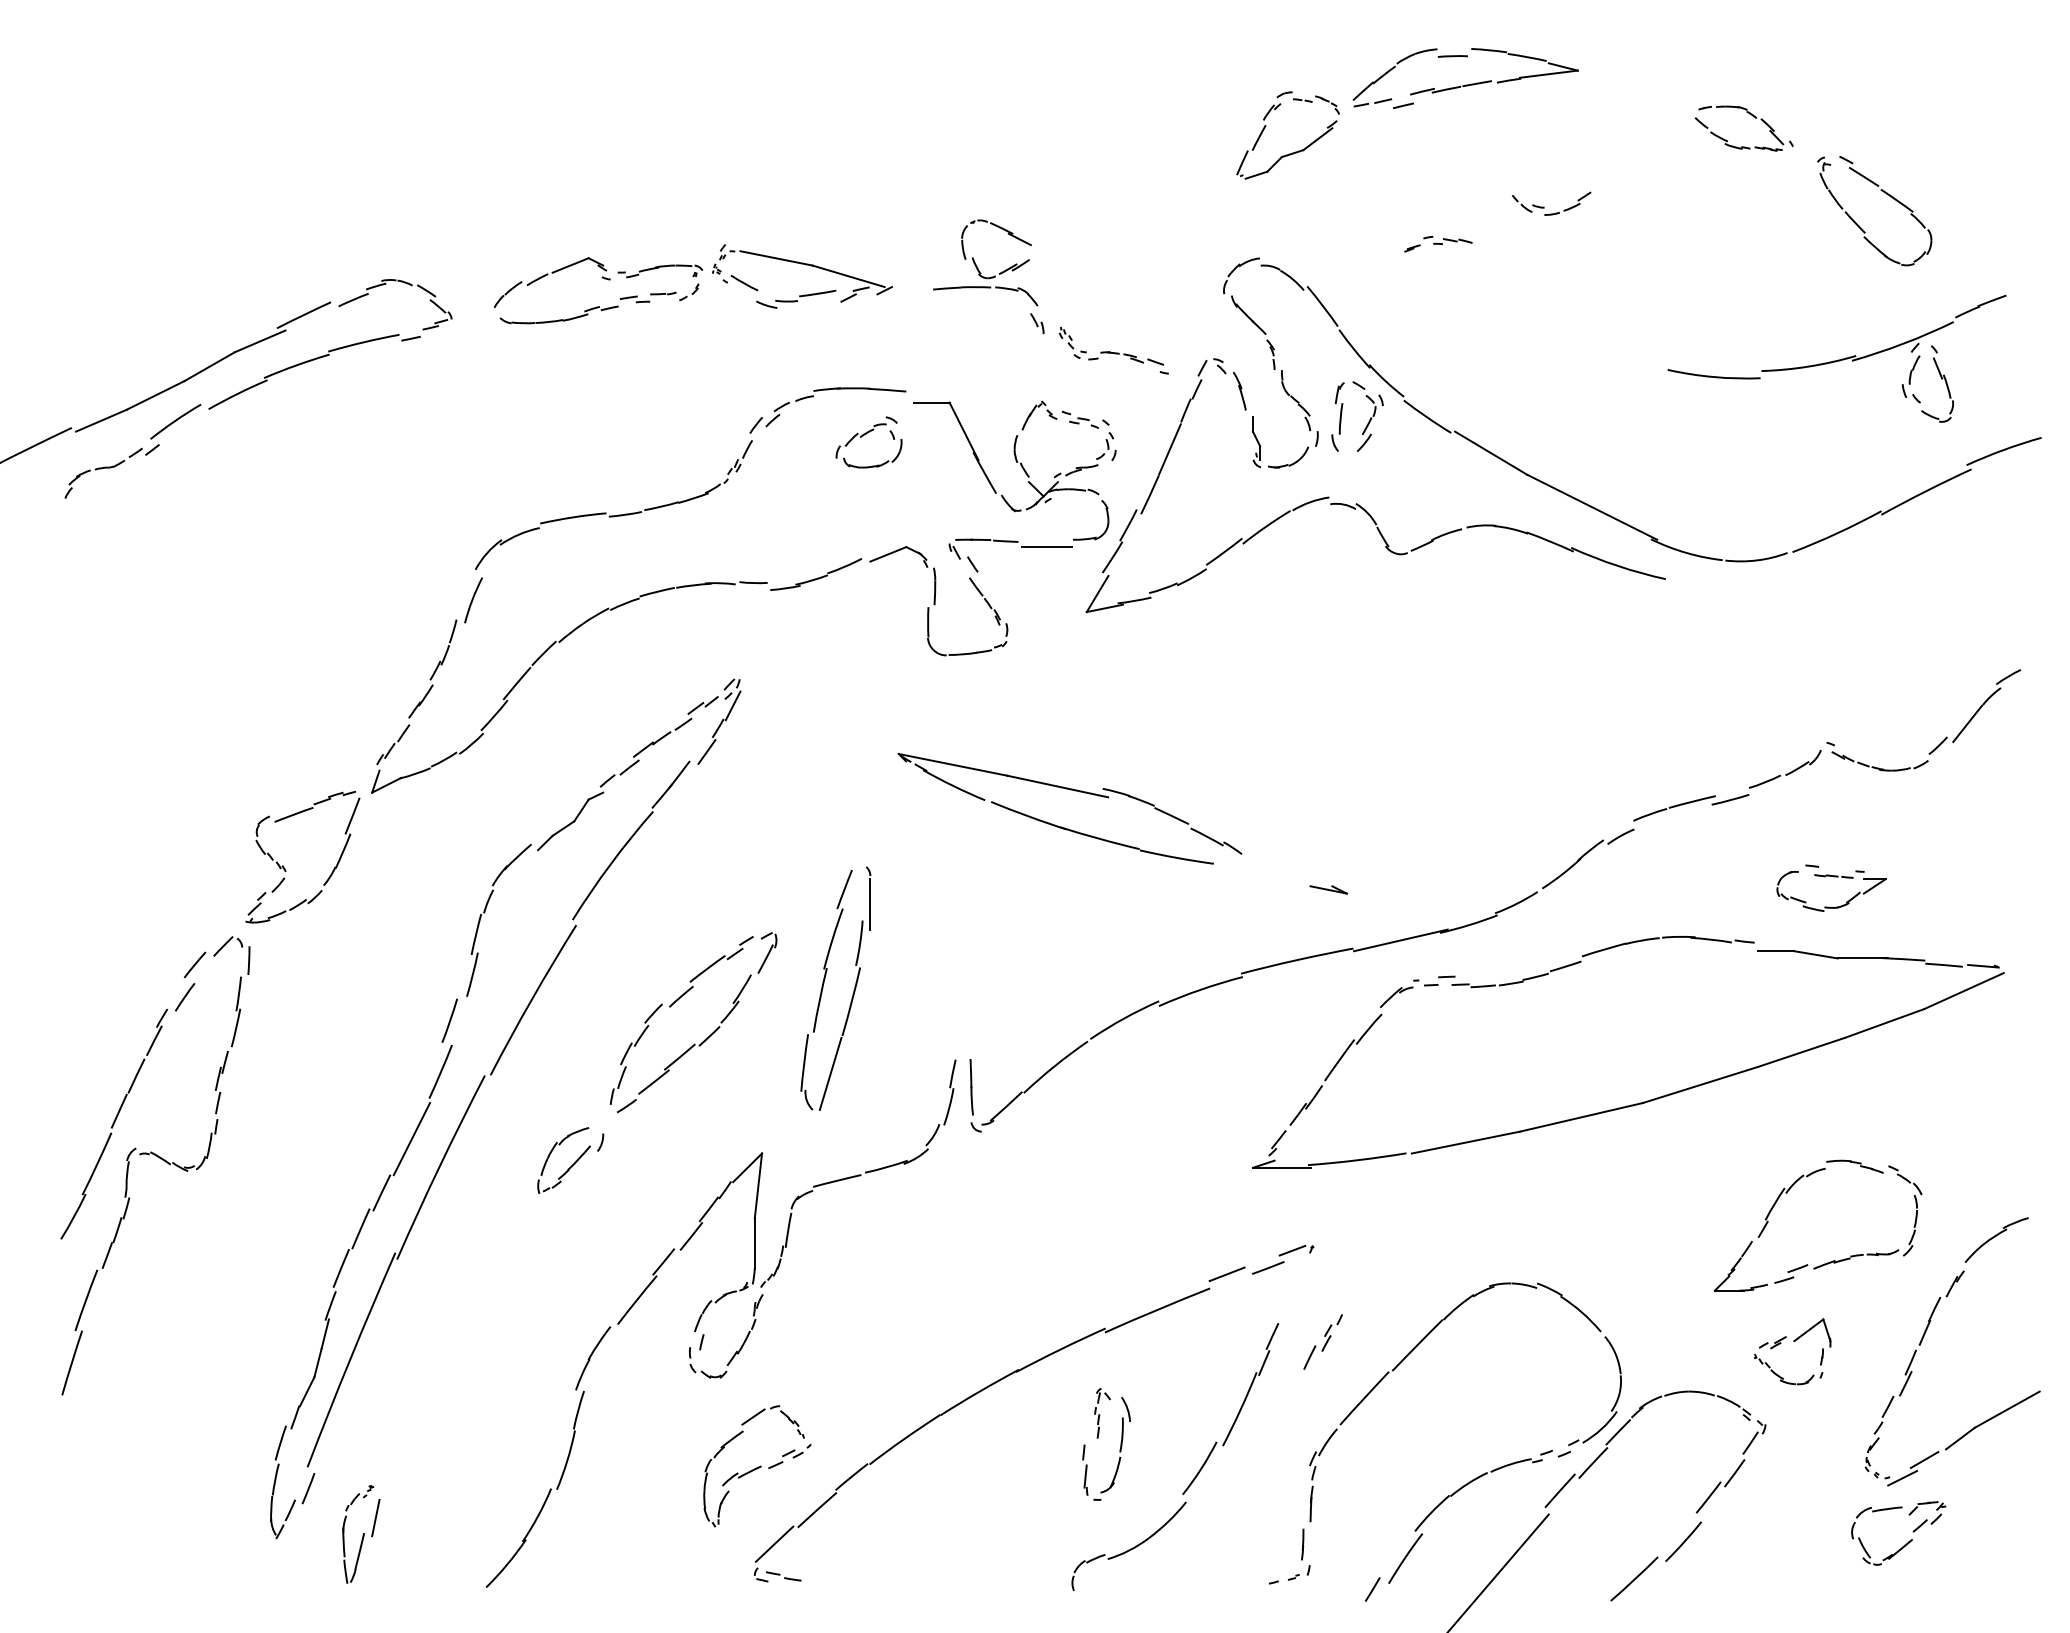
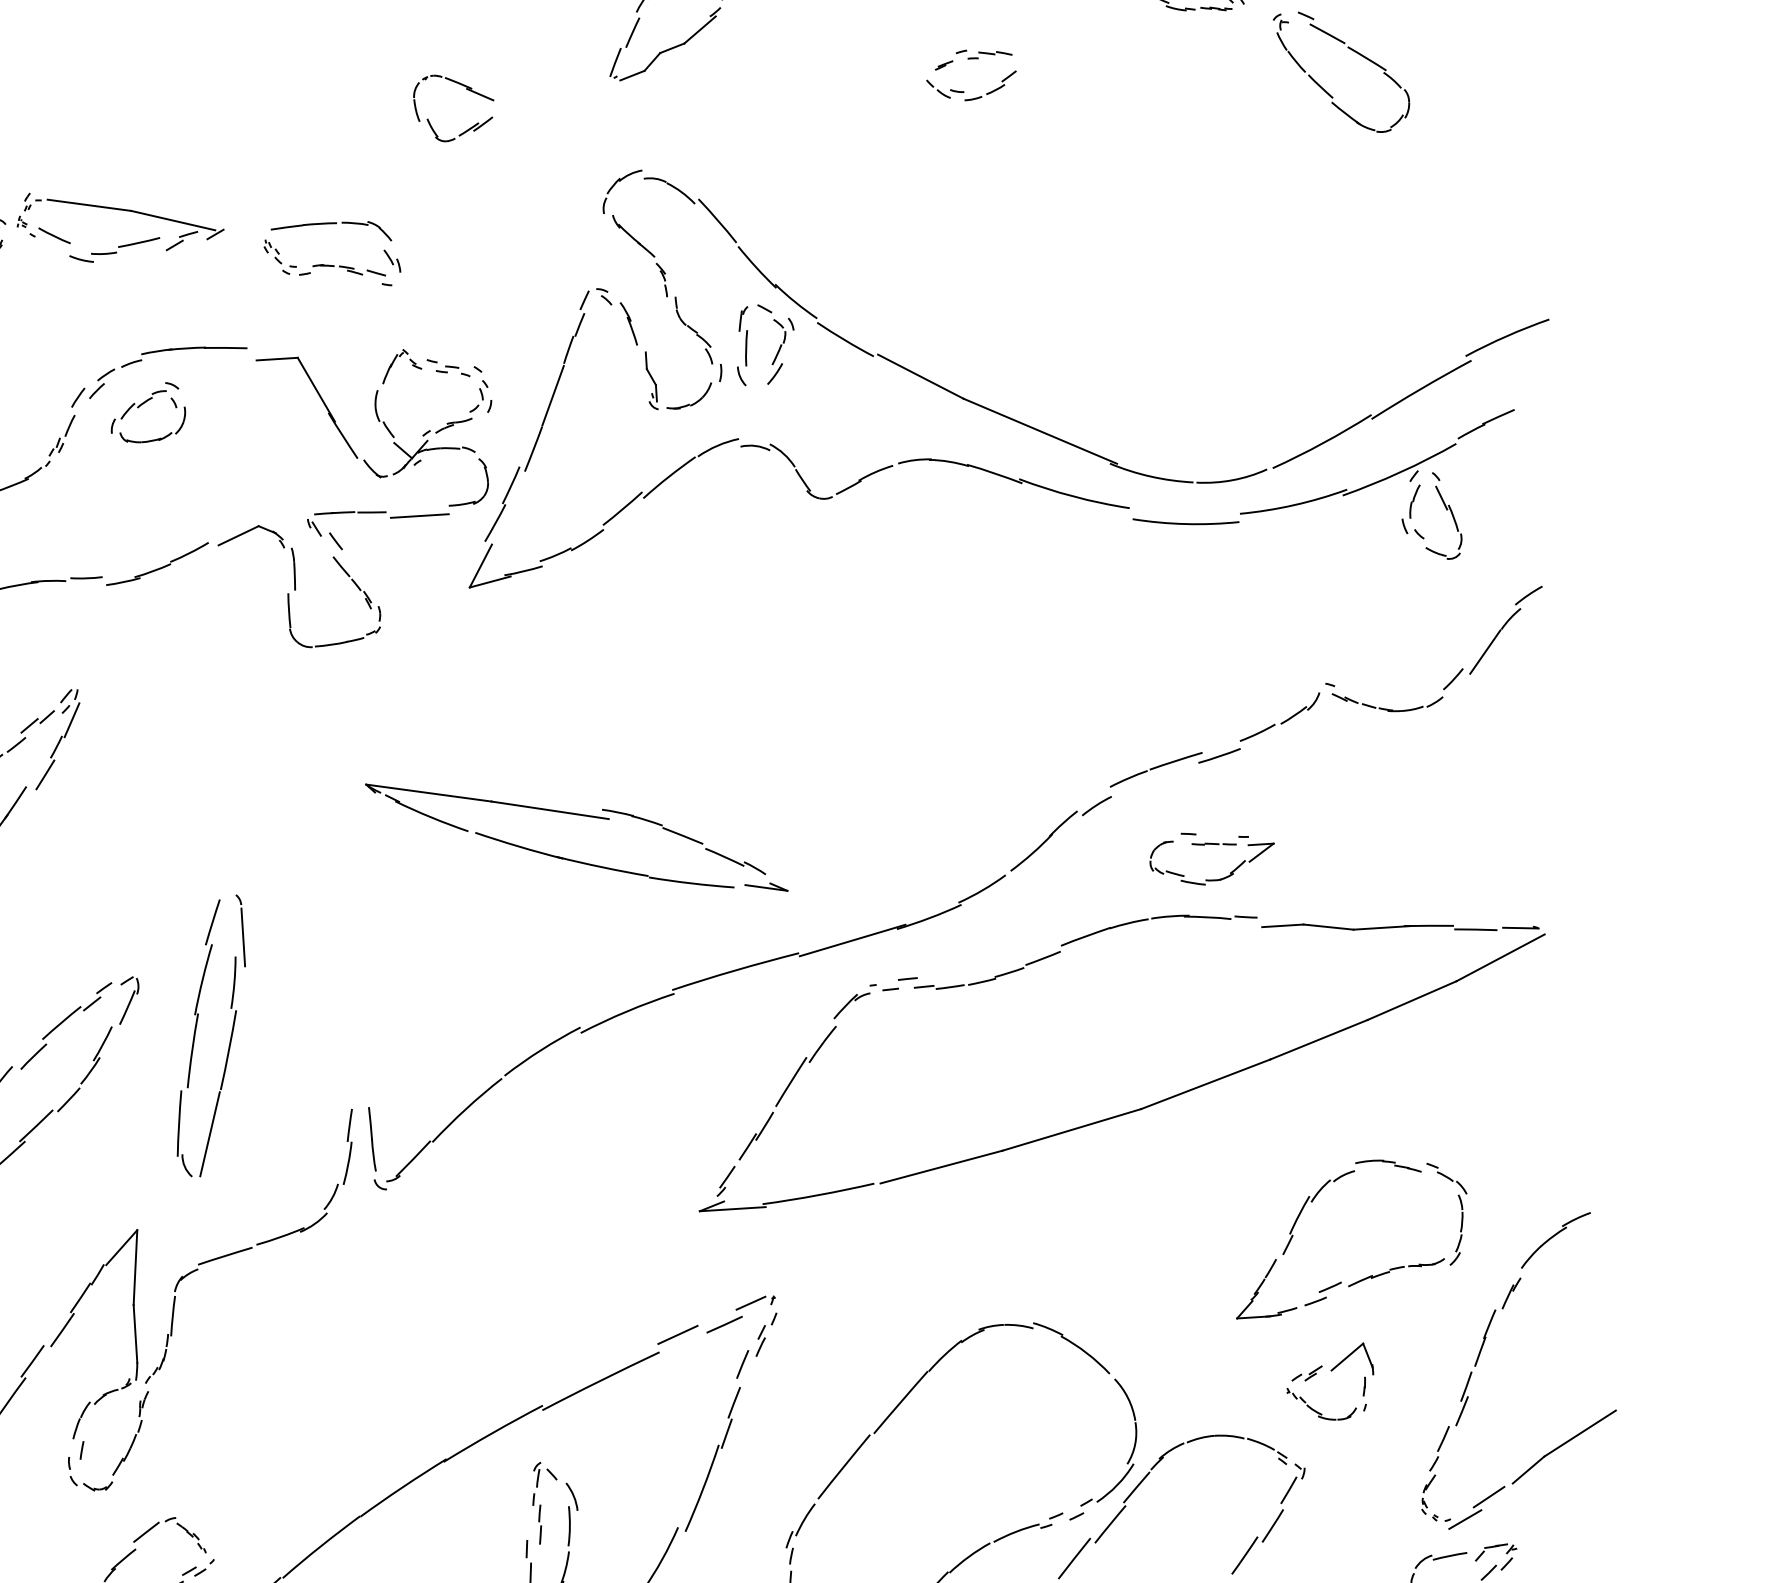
part: (1007, 234) -> (465, 89), moved
part: (1438, 243) -> (973, 57), moved
part: (1113, 350) -> (327, 262), moved
part: (1836, 358) -> (1324, 494), moved
part: (863, 436) -> (141, 406), moved
part: (1070, 790) -> (565, 813), moved
part: (1834, 877) -> (1214, 845), moved
part: (1322, 1341) -> (755, 1345), moved
part: (1102, 1413) -> (545, 1503), size x1.43

